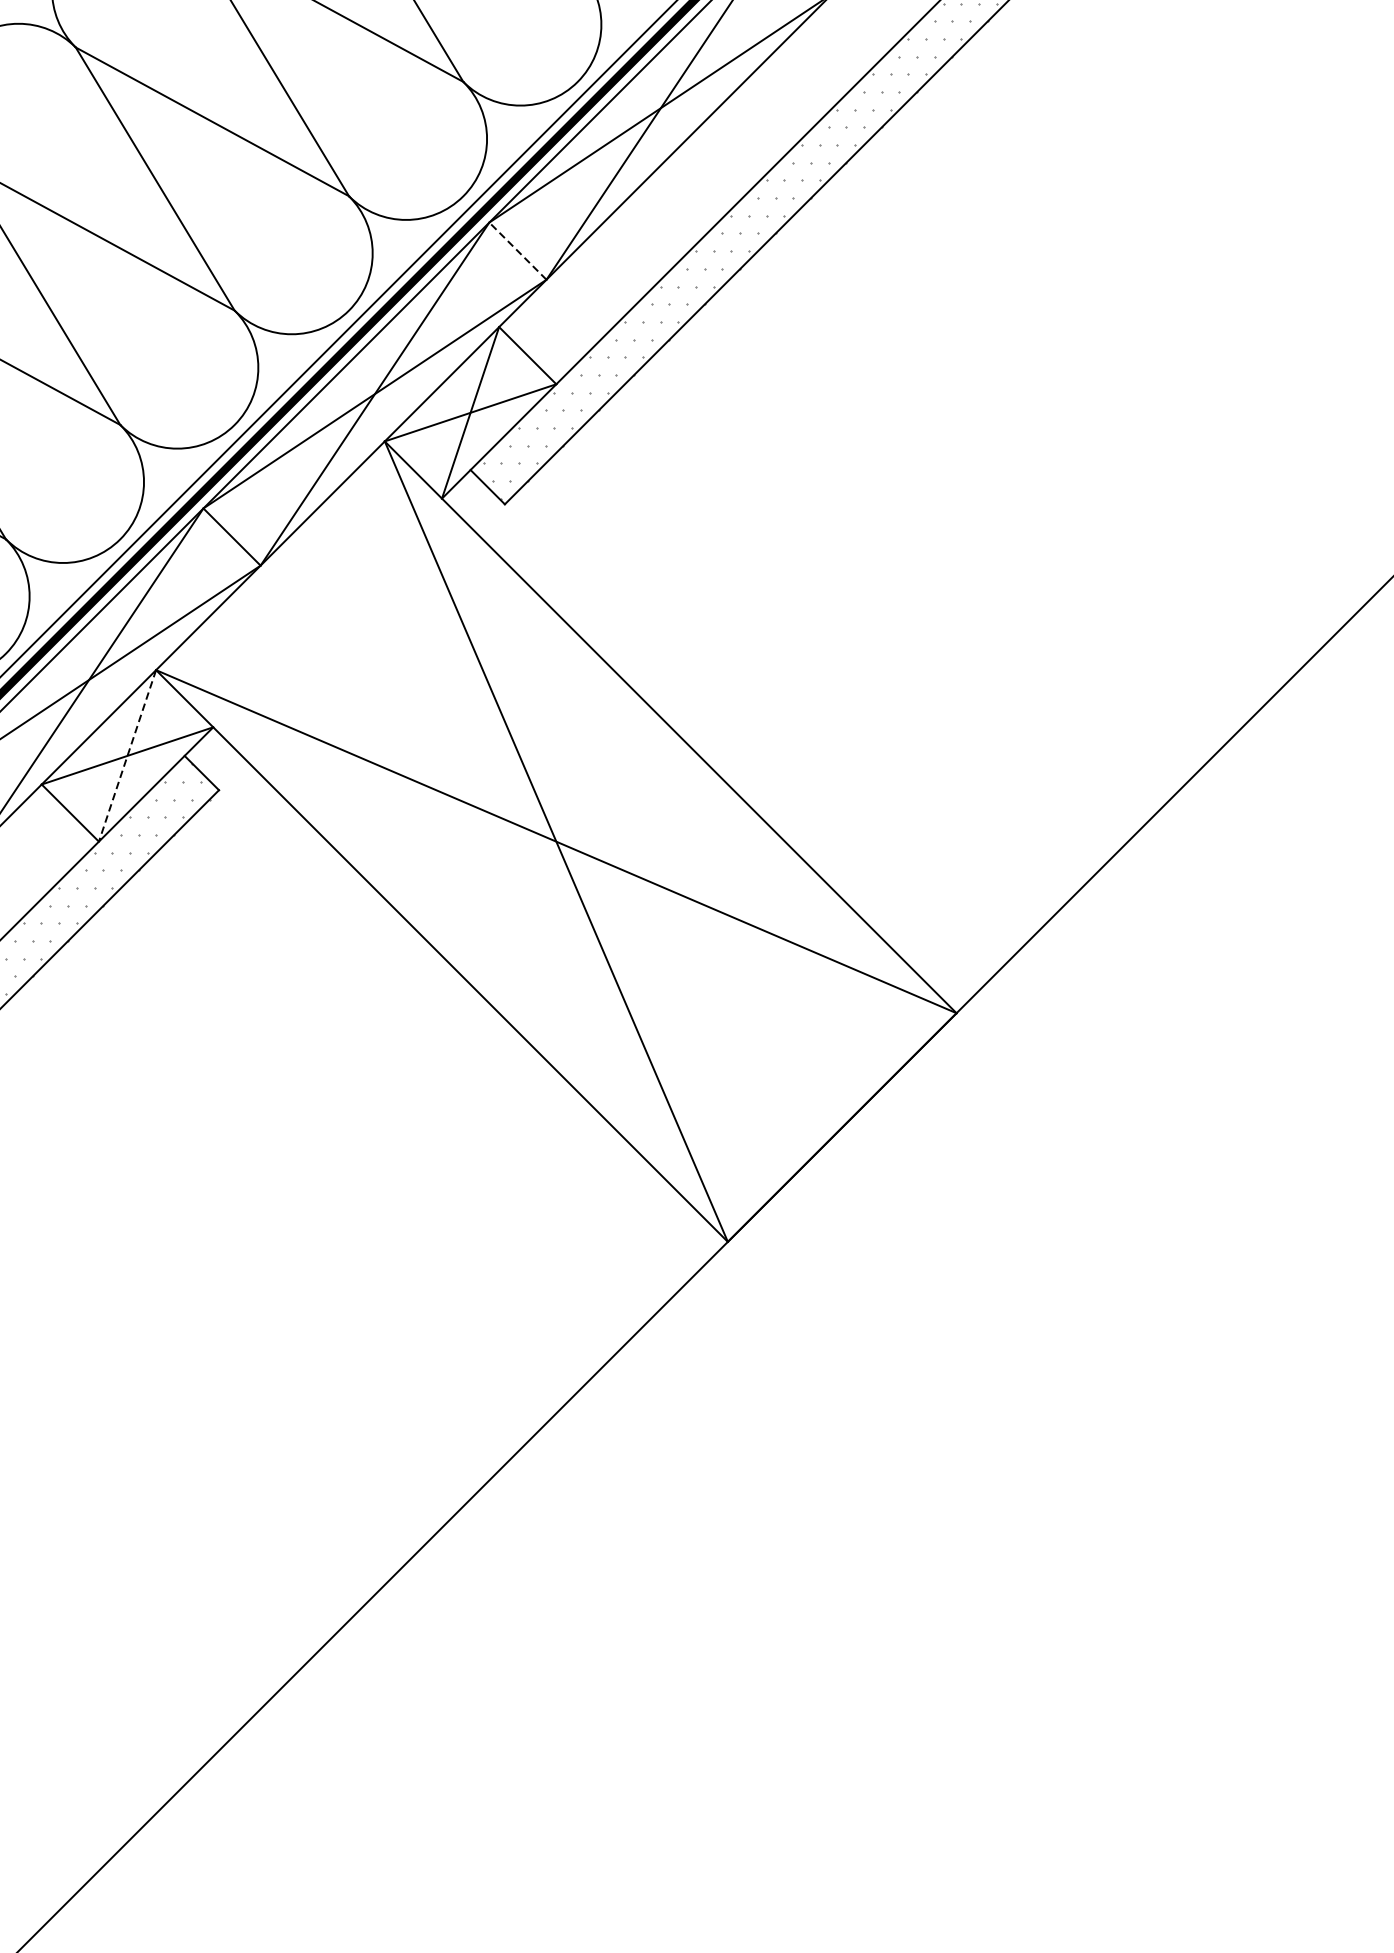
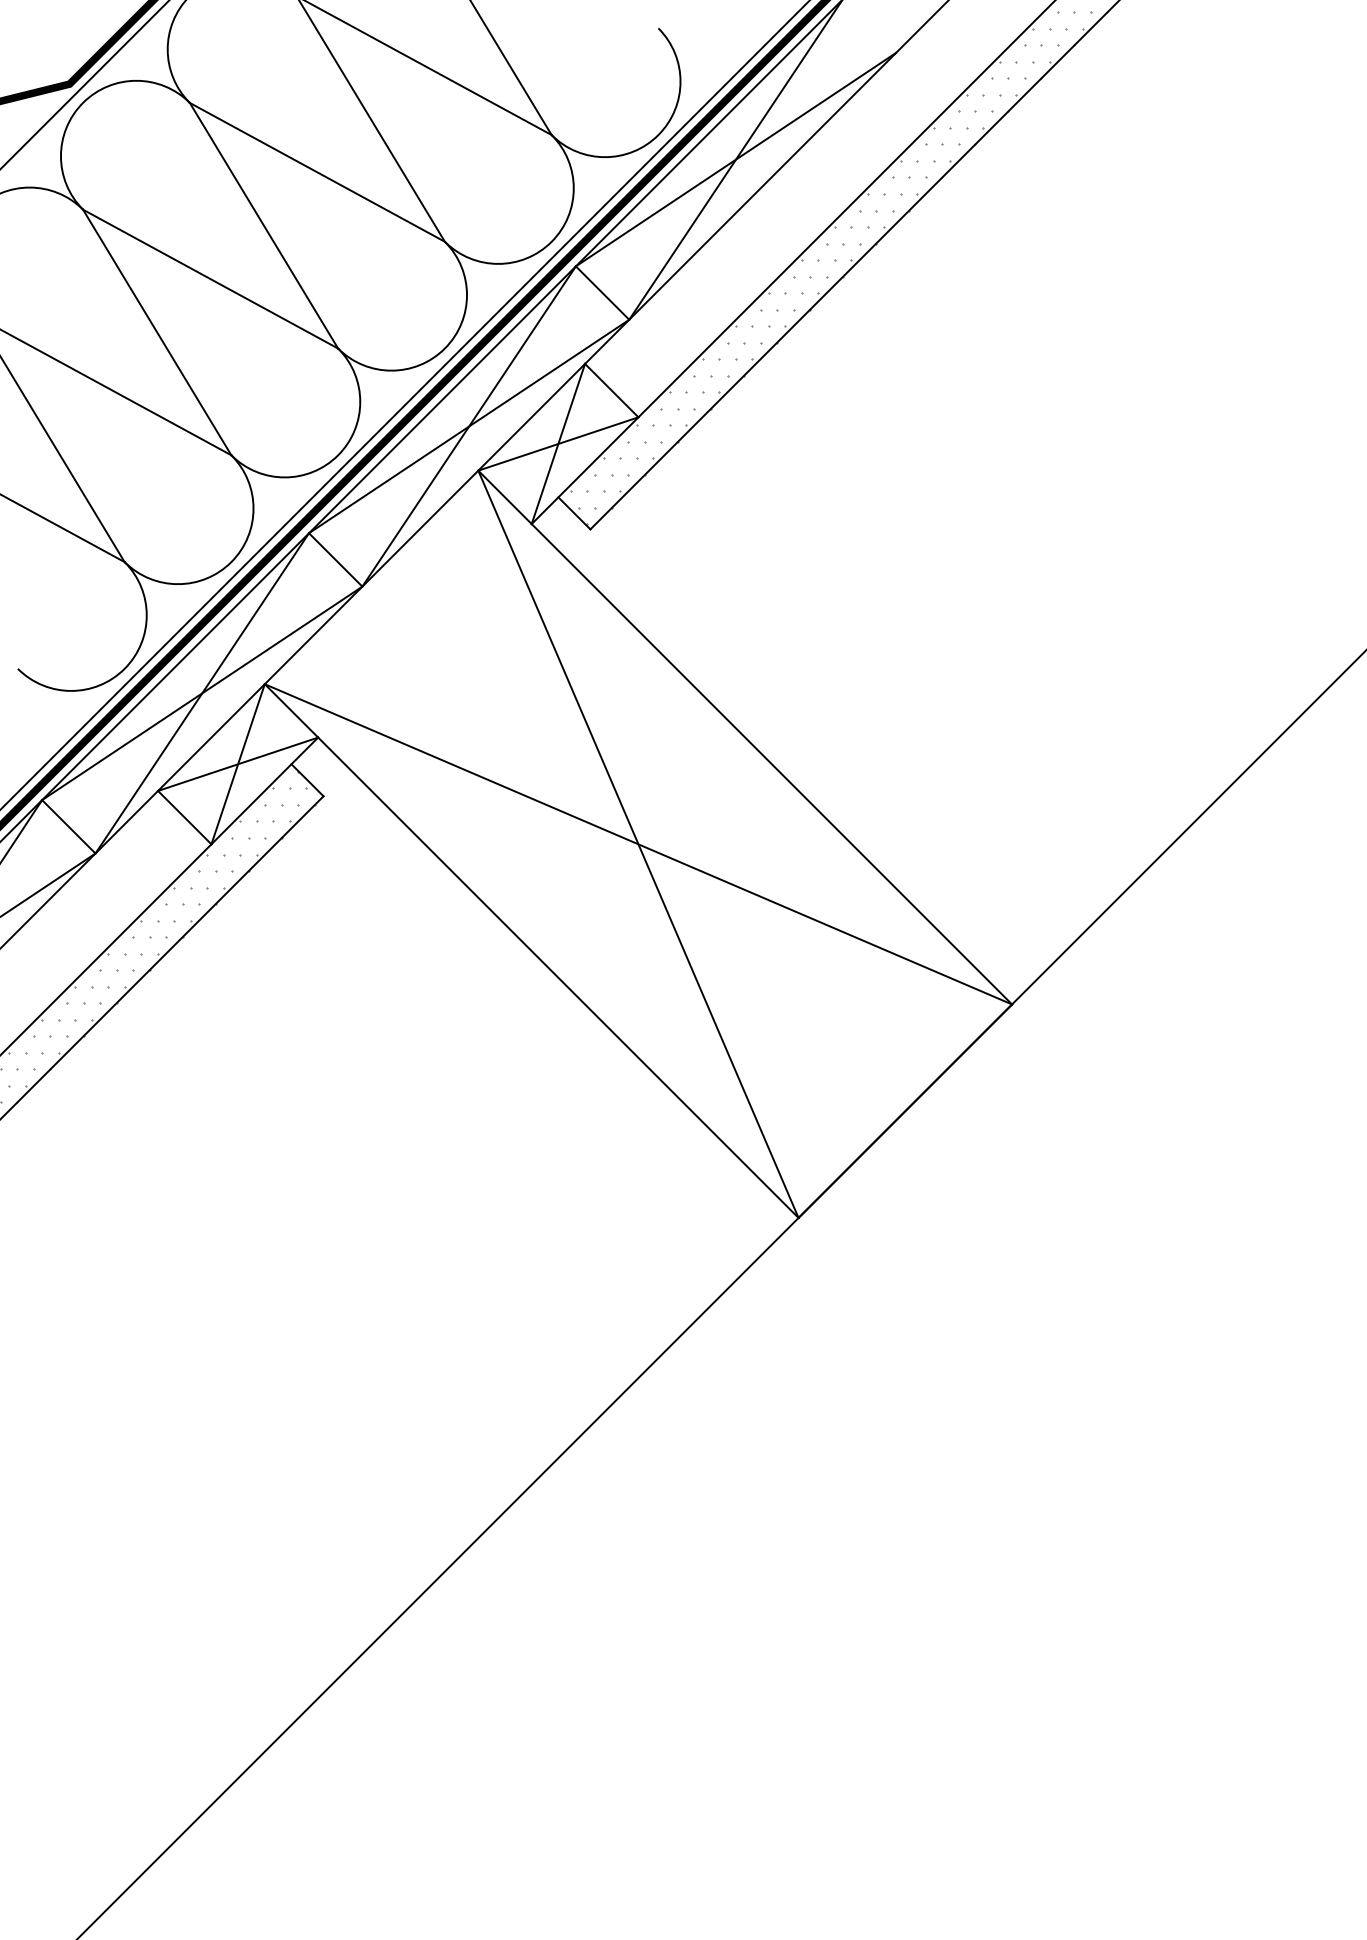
line: (517, 251) -> (602, 293), dashed -> solid
line: (126, 756) -> (237, 764), dashed -> solid

